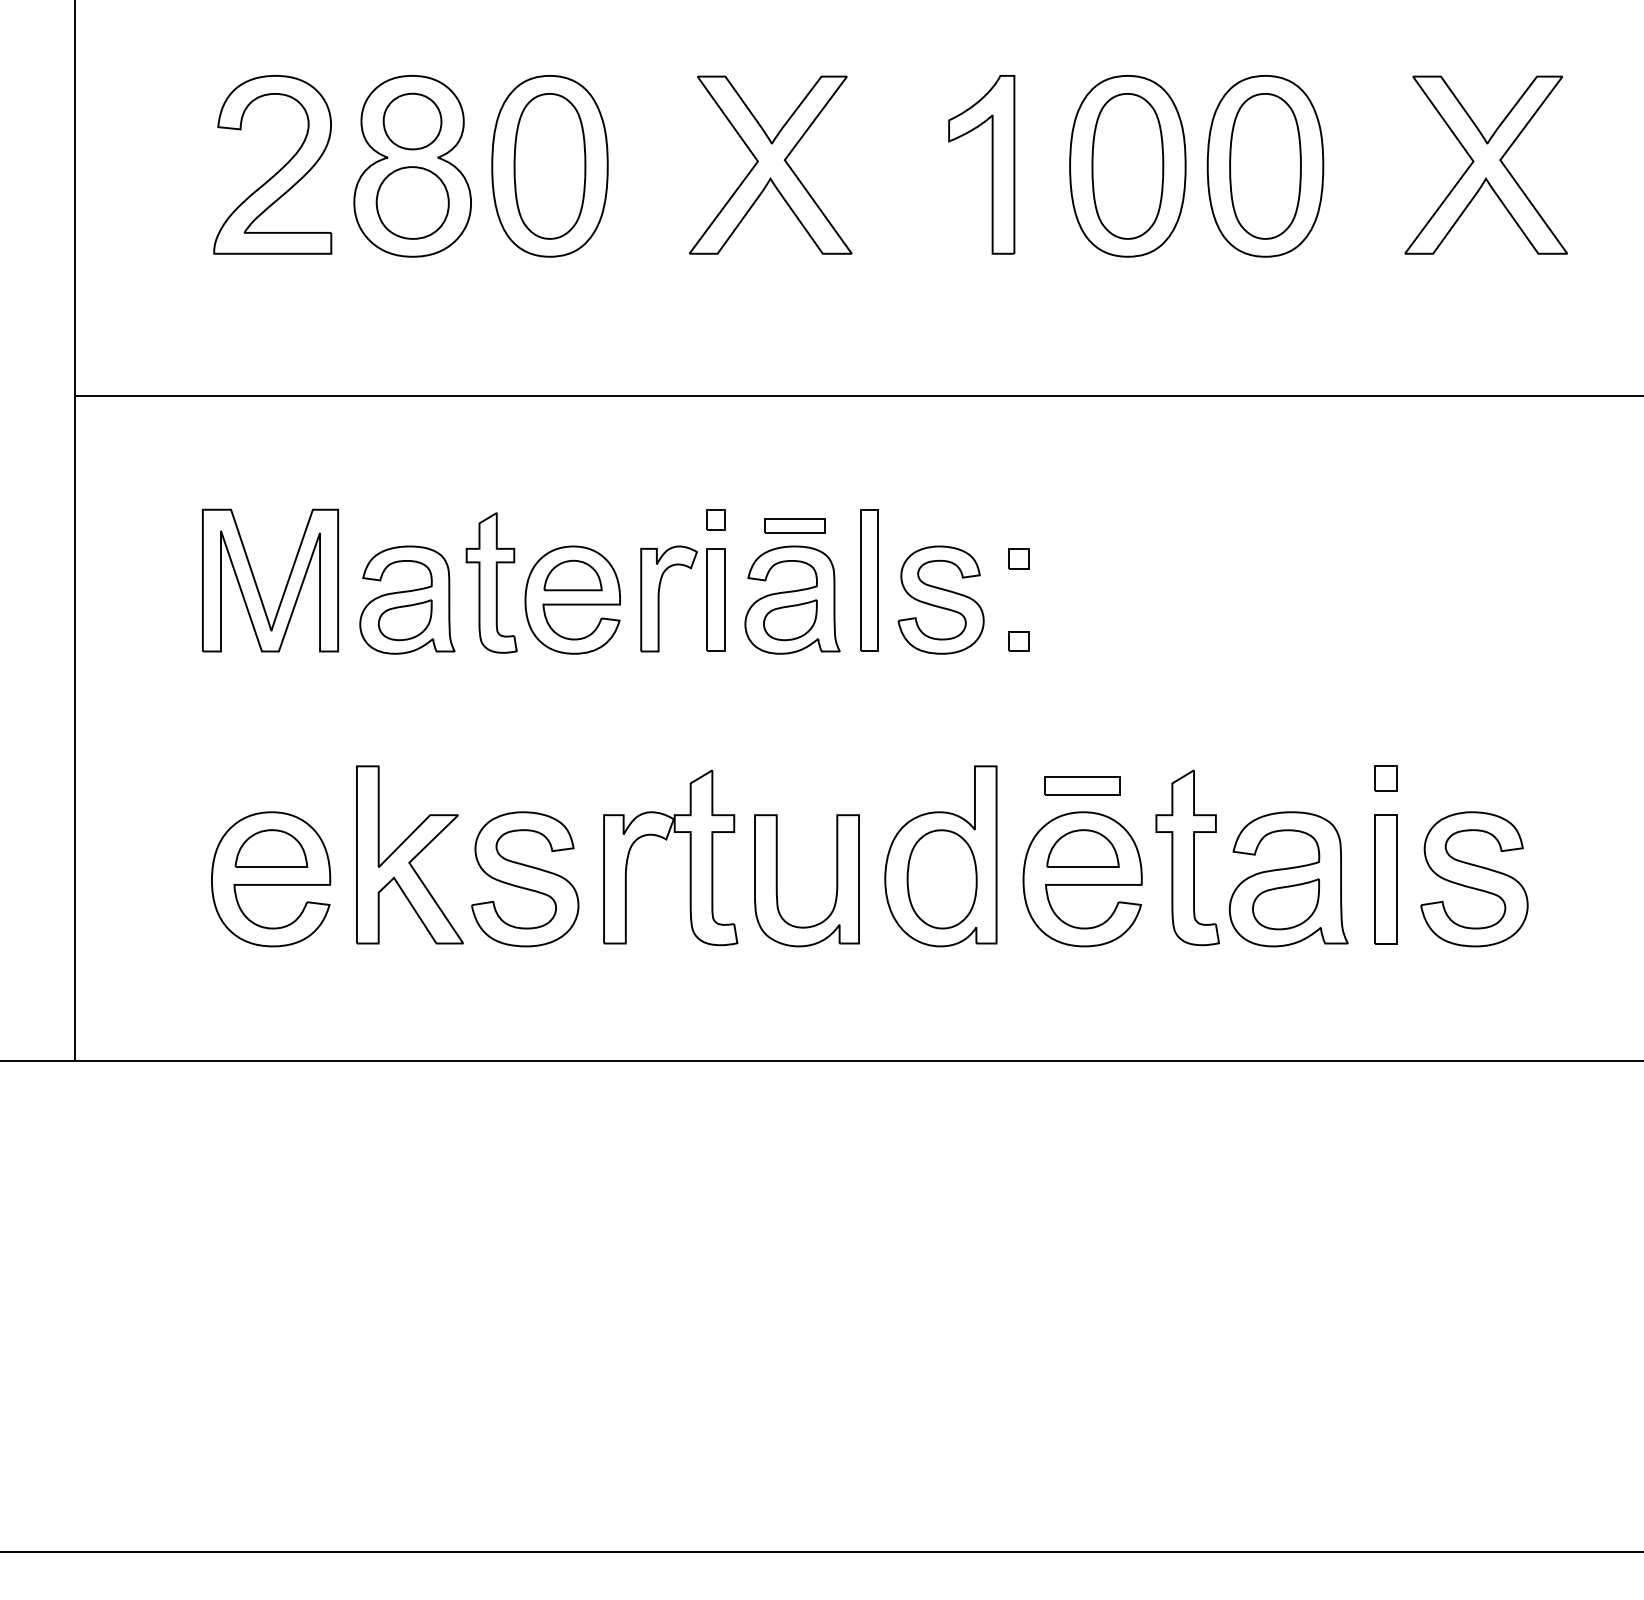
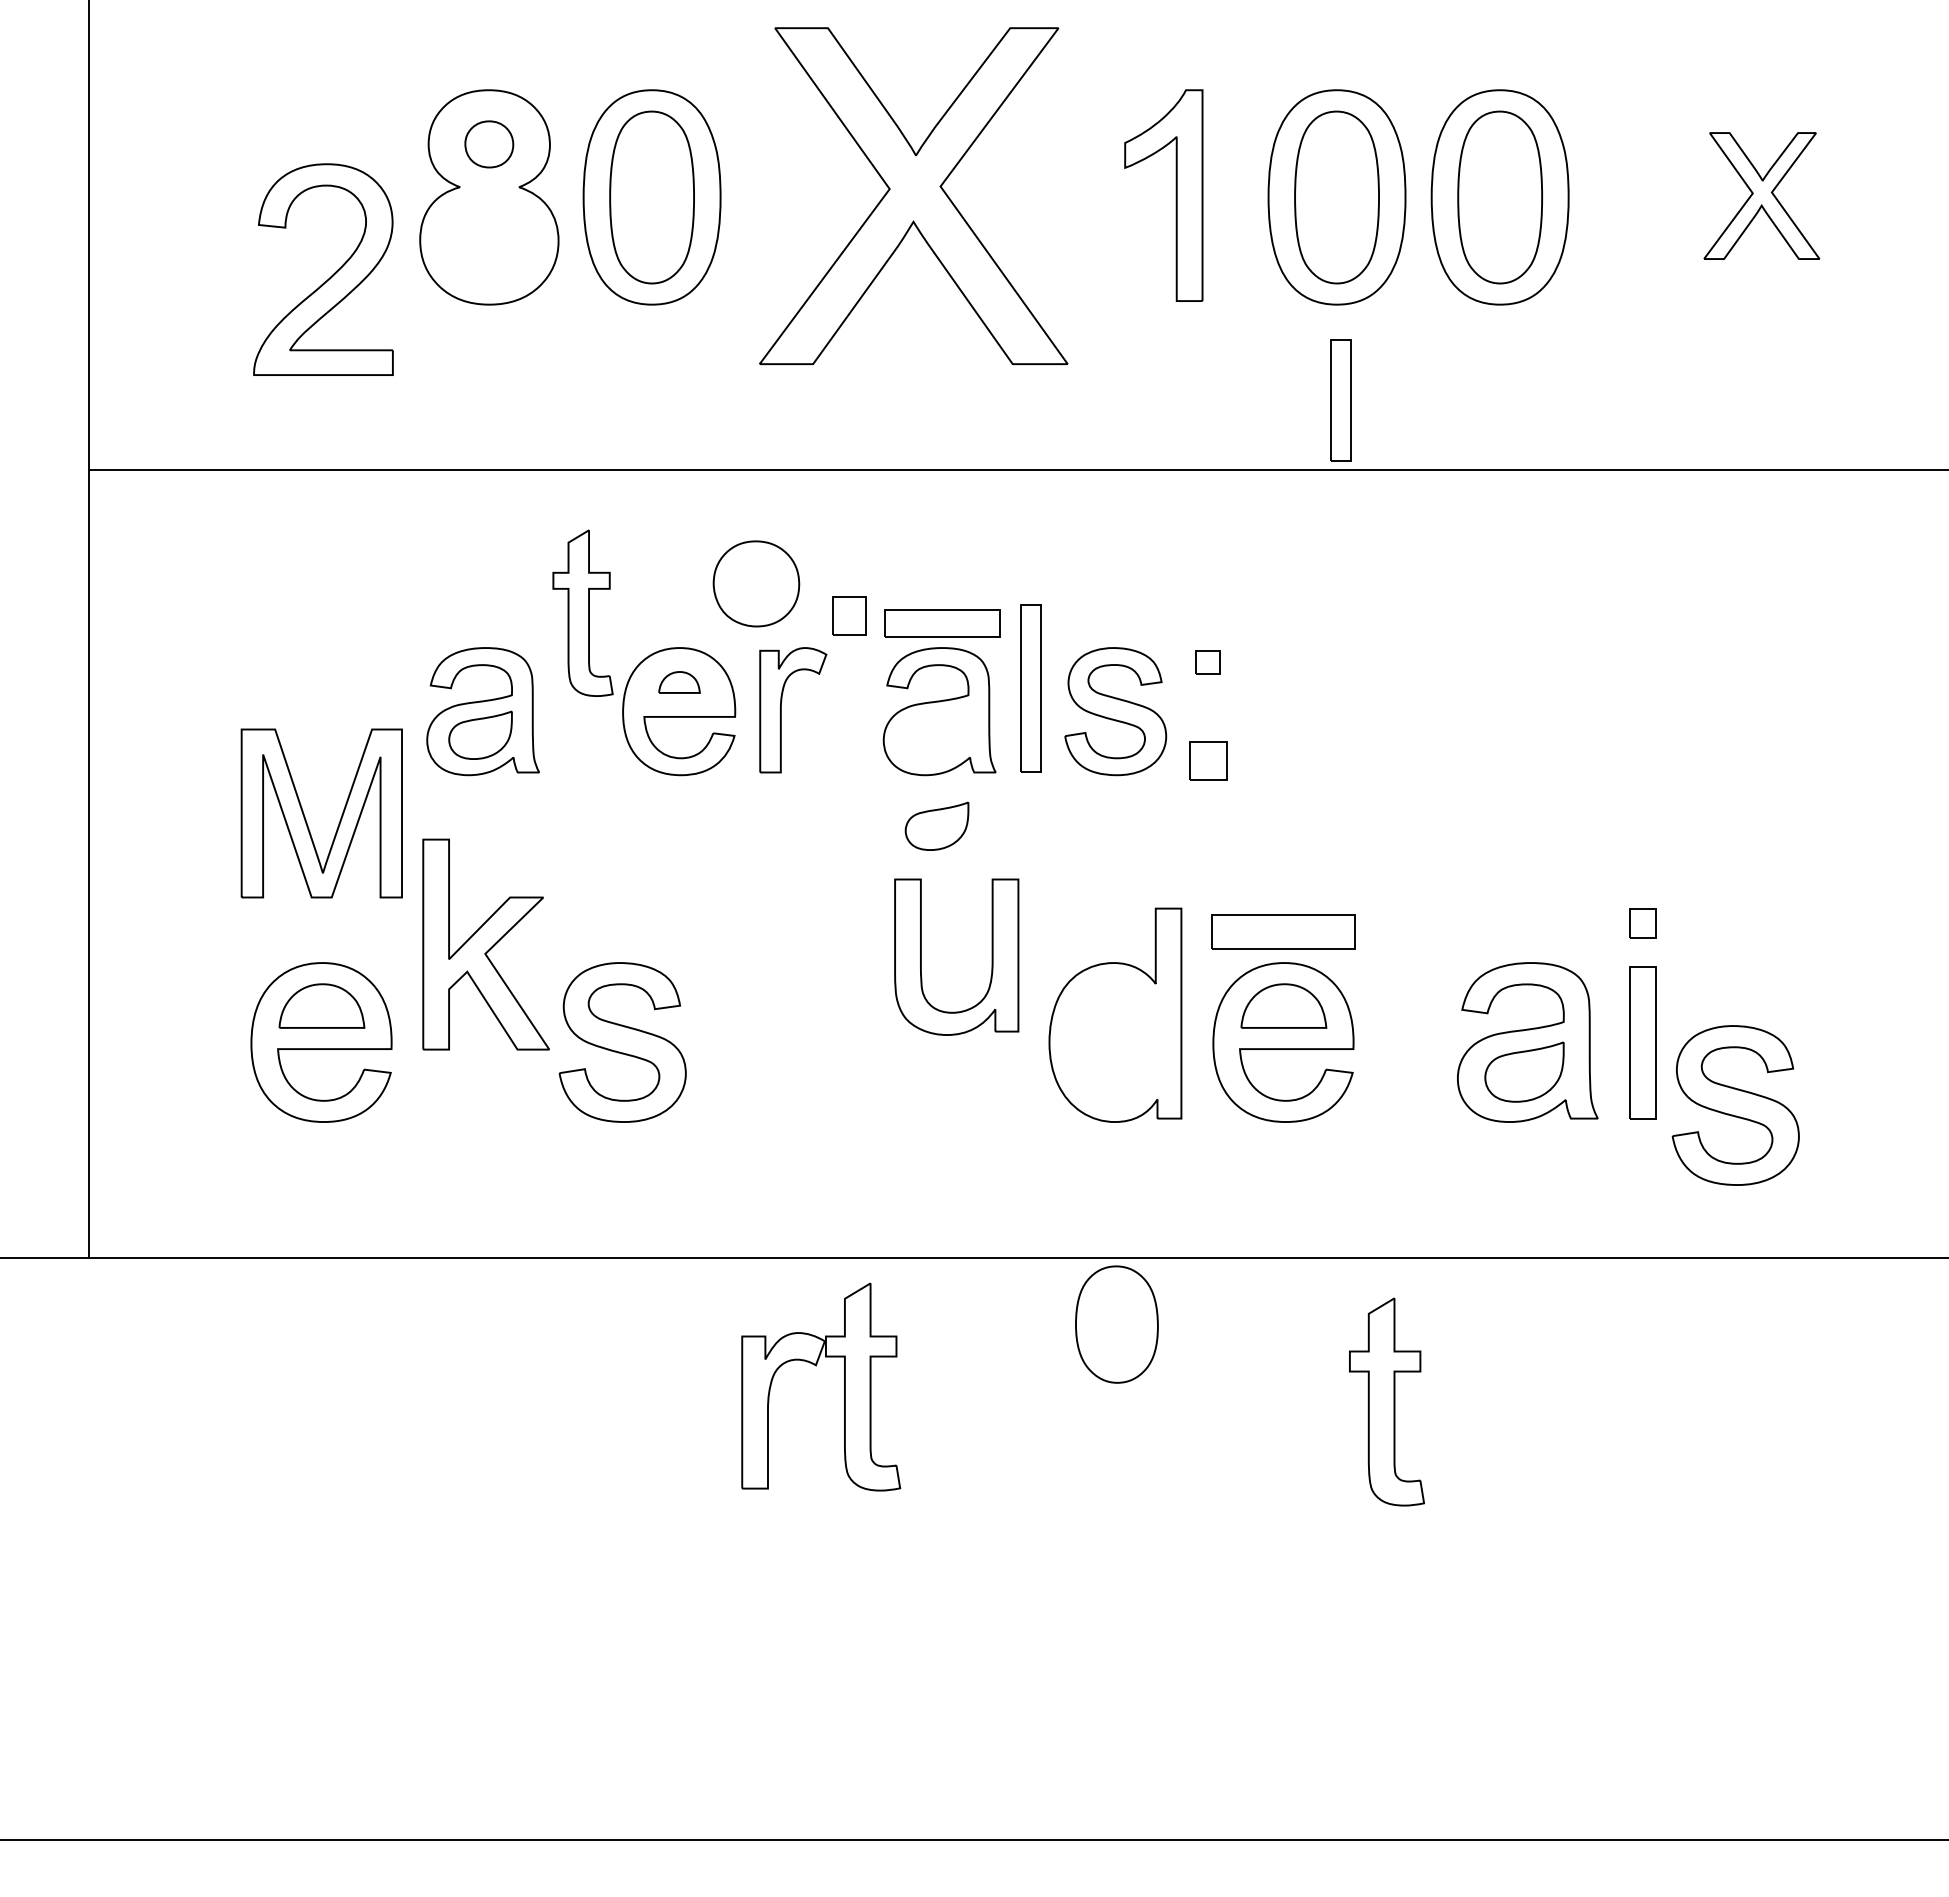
part: (412, 121) -> (489, 144), size x0.7
part: (770, 164) -> (913, 195), size x1.6
part: (1485, 164) -> (1761, 195), size x0.6
part: (278, 170) -> (330, 276), moved
part: (412, 202) -> (756, 583), moved
part: (715, 519) -> (848, 616), size x1.6
part: (795, 525) -> (942, 623), size x1.6
part: (573, 575) -> (679, 682), size x0.6
part: (491, 582) -> (582, 612), moved
part: (257, 585) -> (306, 819), moved
part: (715, 600) -> (1340, 400), moved
part: (789, 619) -> (936, 825), moved
part: (1018, 641) -> (1207, 760), size x1.6
part: (1082, 786) -> (1283, 932), size x1.6
part: (666, 840) -> (816, 1366), moved
part: (409, 854) -> (485, 944), moved
part: (1187, 857) -> (1386, 1401), moved
part: (941, 879) -> (1116, 1324), moved
part: (1474, 879) -> (1735, 1105), moved
part: (777, 880) -> (921, 956), moved

